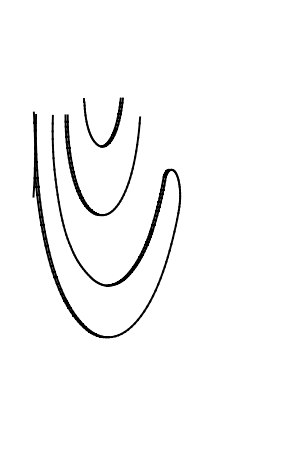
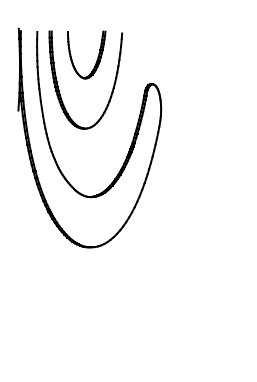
part: (114, 125) -> (97, 57), moved

